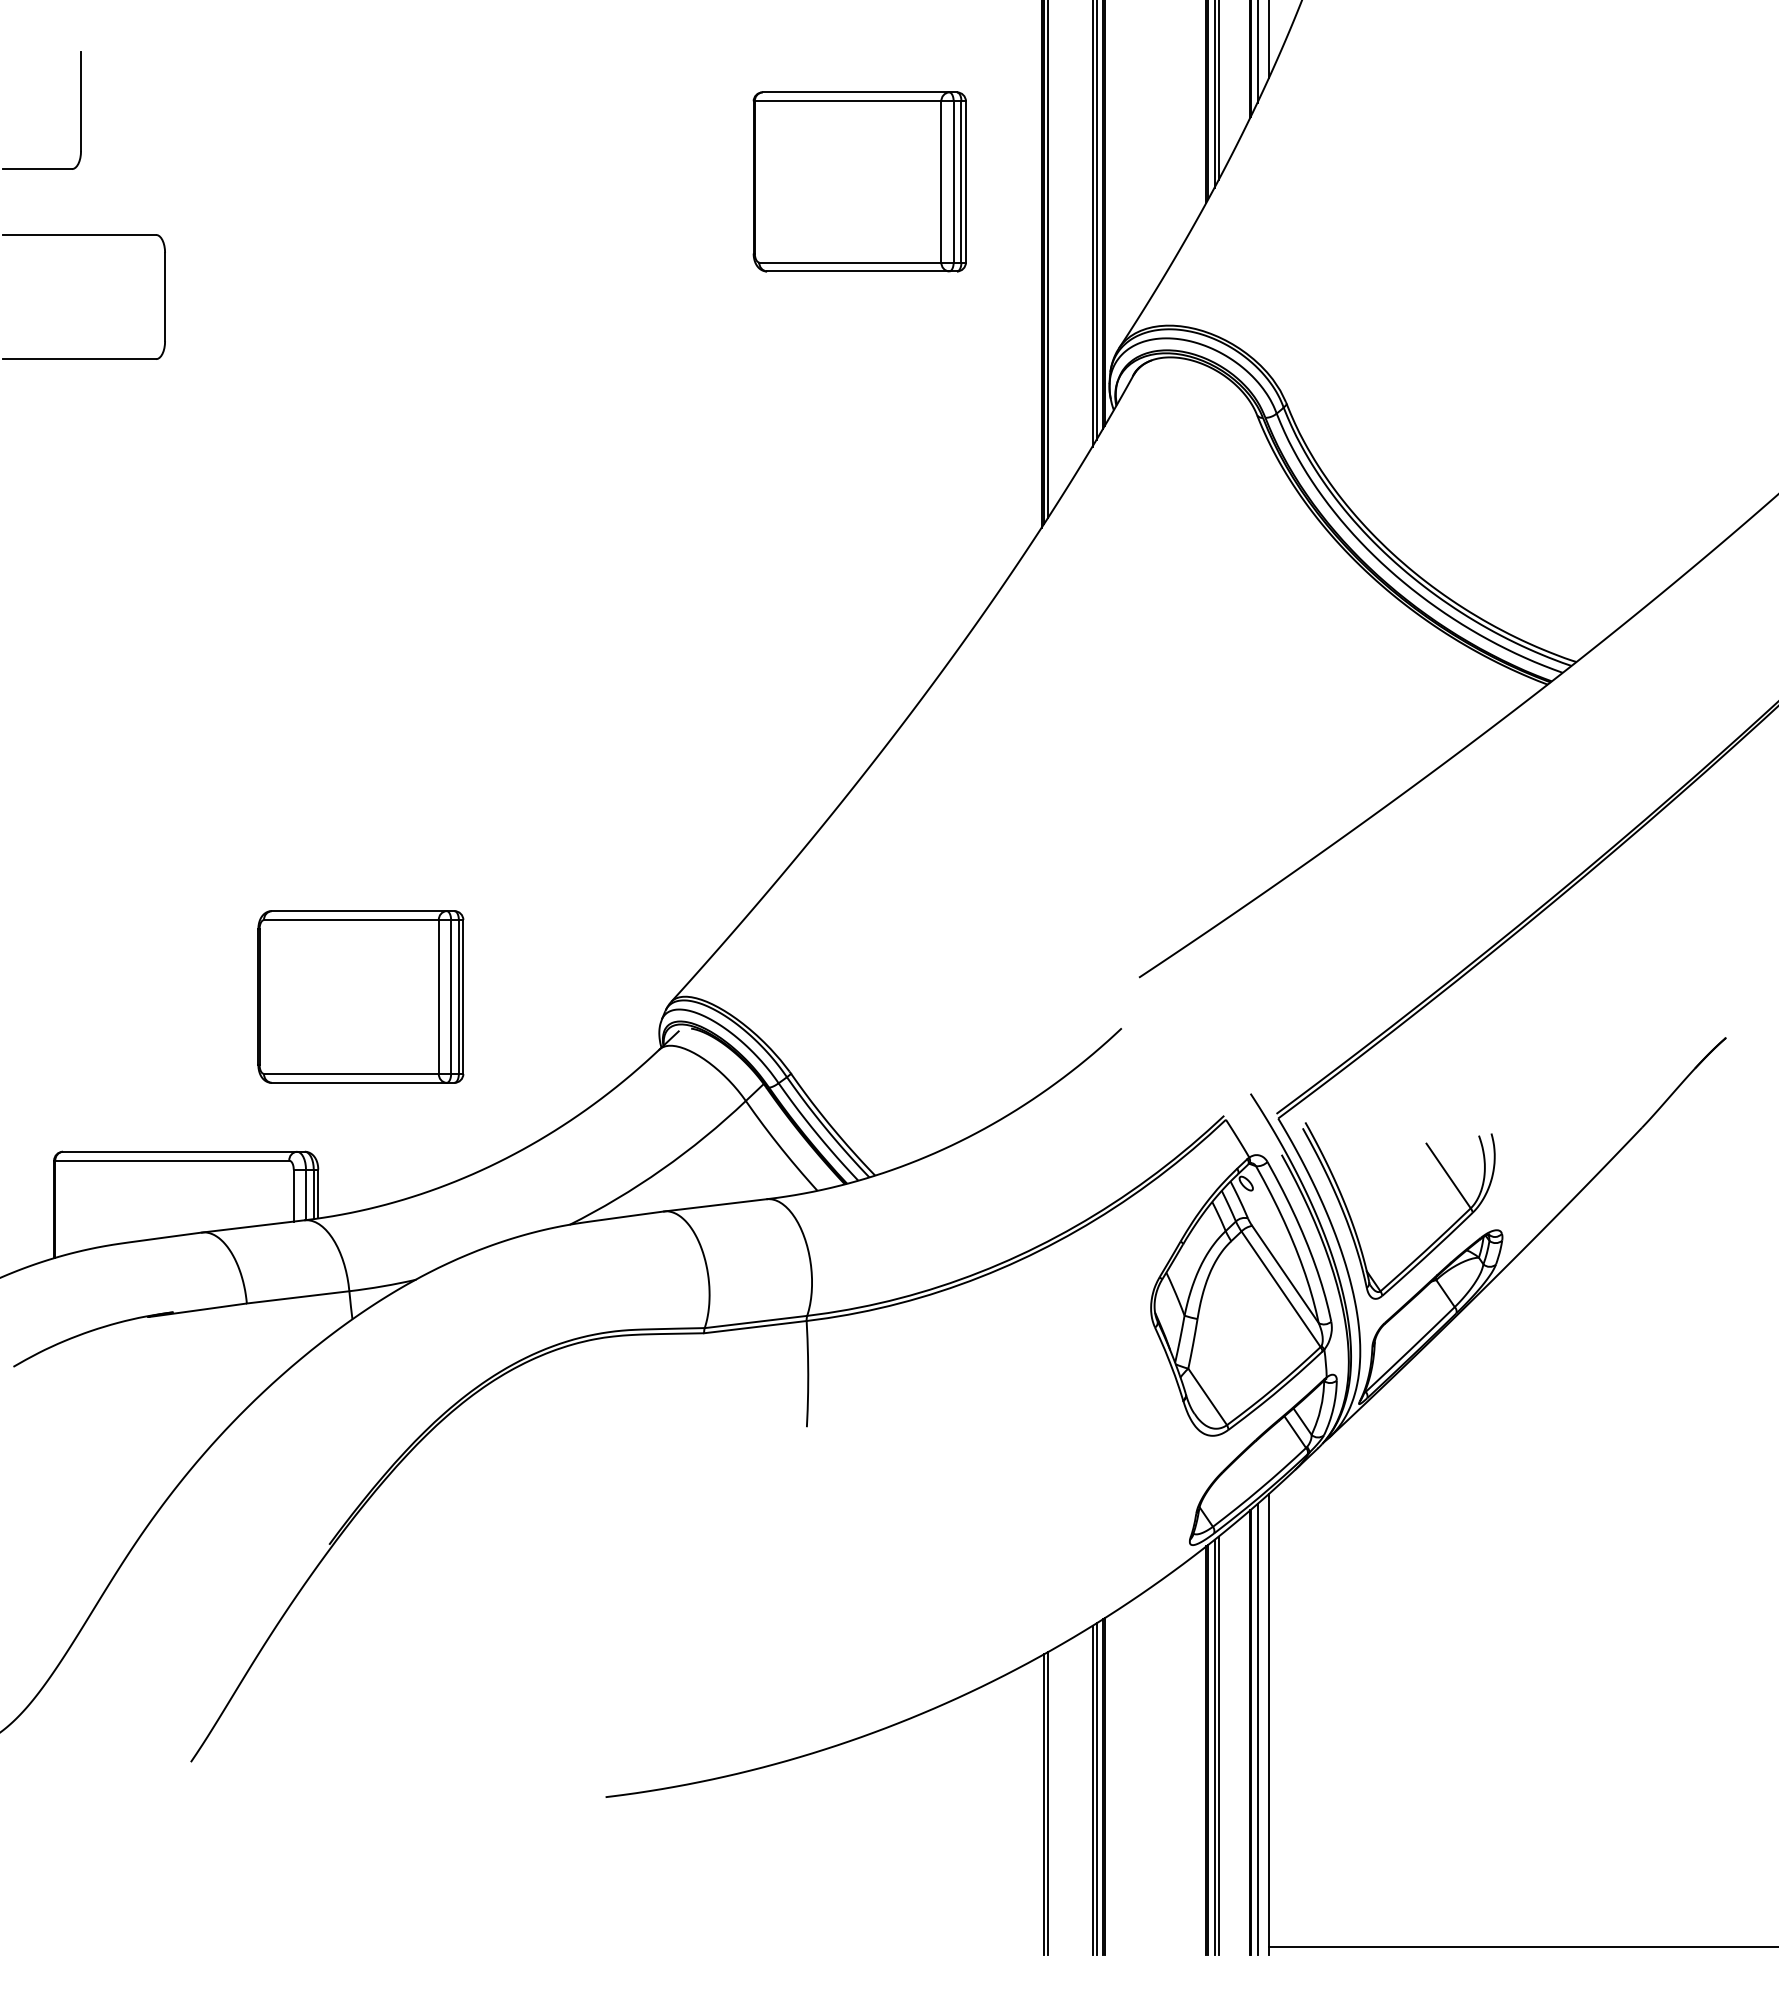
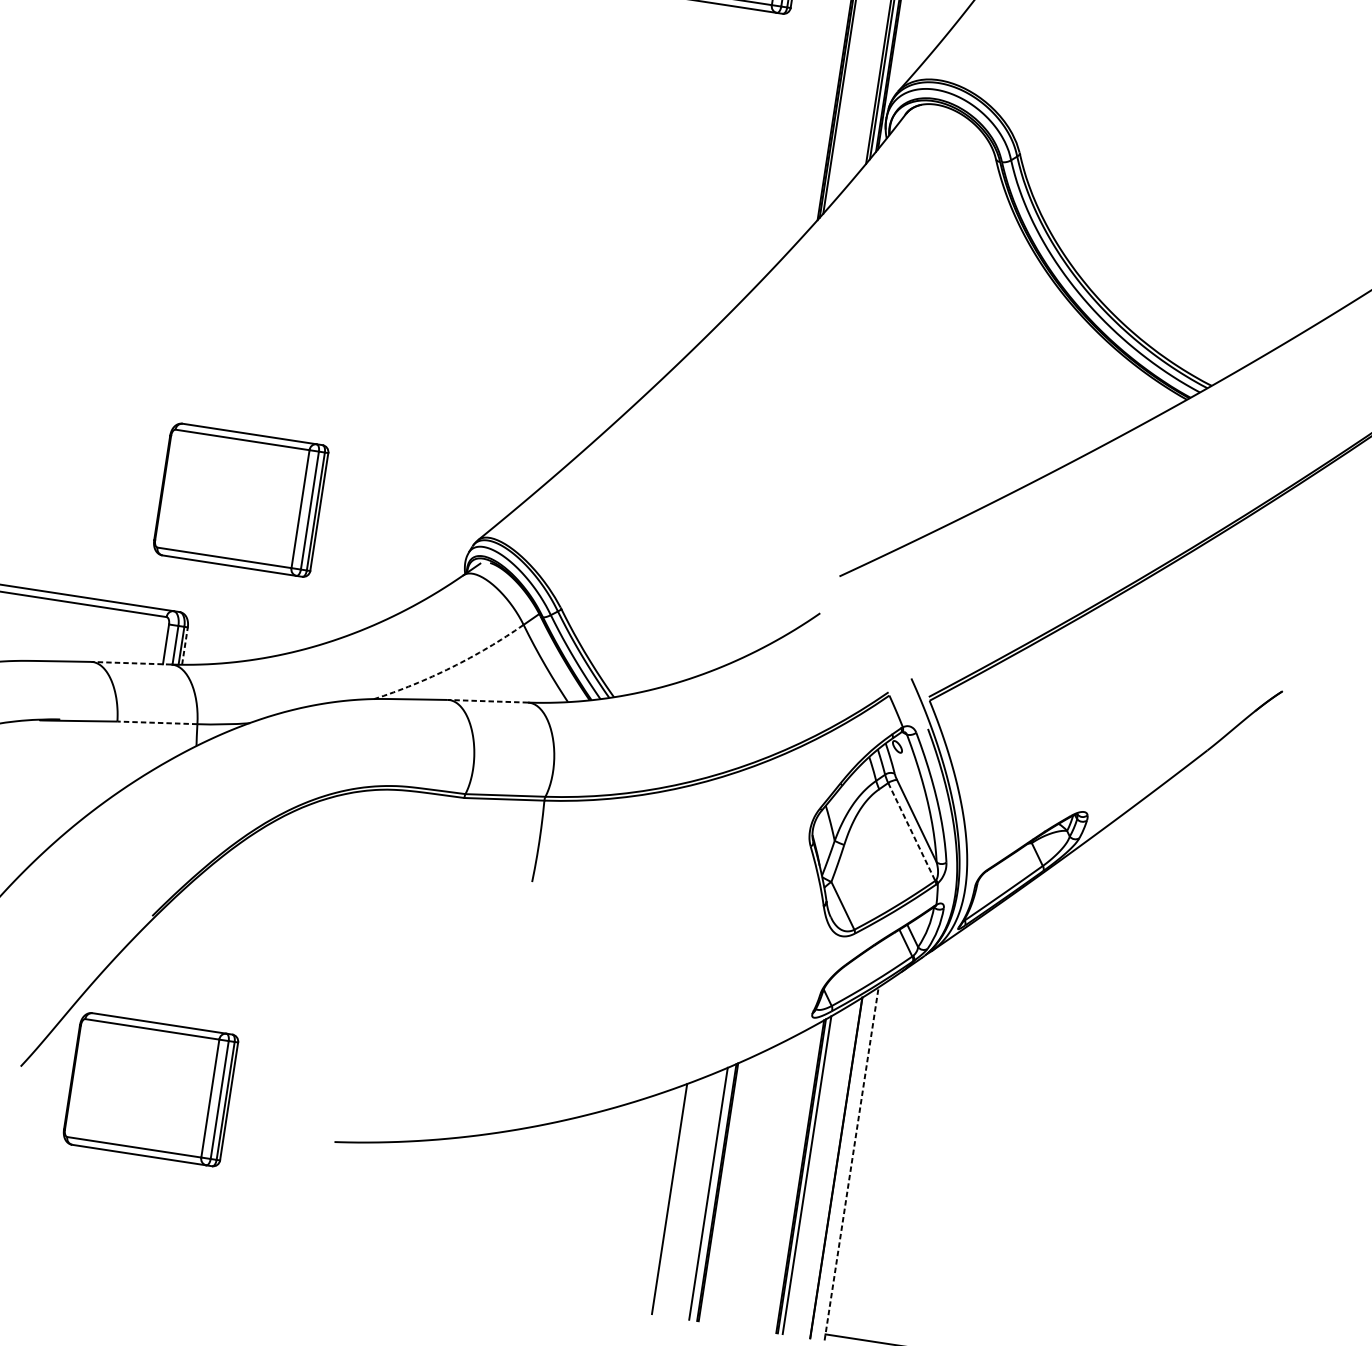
arc: (662, 1169) -> (451, 667), solid -> dashed
line: (318, 1193) -> (185, 645), solid -> dashed
line: (715, 1205) -> (488, 701), solid -> dashed
part: (1354, 1225) -> (975, 791), removed
line: (253, 1226) -> (131, 663), solid -> dashed
line: (1281, 1289) -> (912, 832), solid -> dashed
line: (298, 1297) -> (157, 723), solid -> dashed
line: (1269, 1723) -> (851, 1163), solid -> dashed
line: (1257, 1729) -> (842, 1166), removed
line: (1218, 1745) -> (810, 1174), removed
part: (360, 1765) -> (150, 1089), added
line: (1096, 1788) -> (711, 1192), removed
line: (1047, 1803) -> (672, 1198), removed

